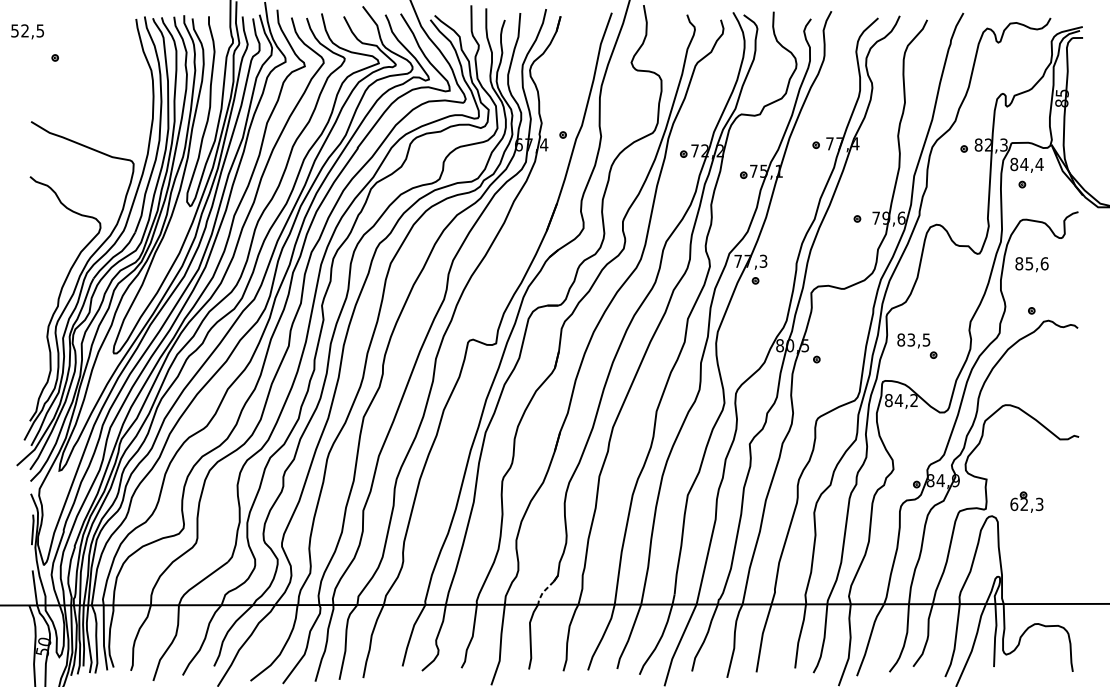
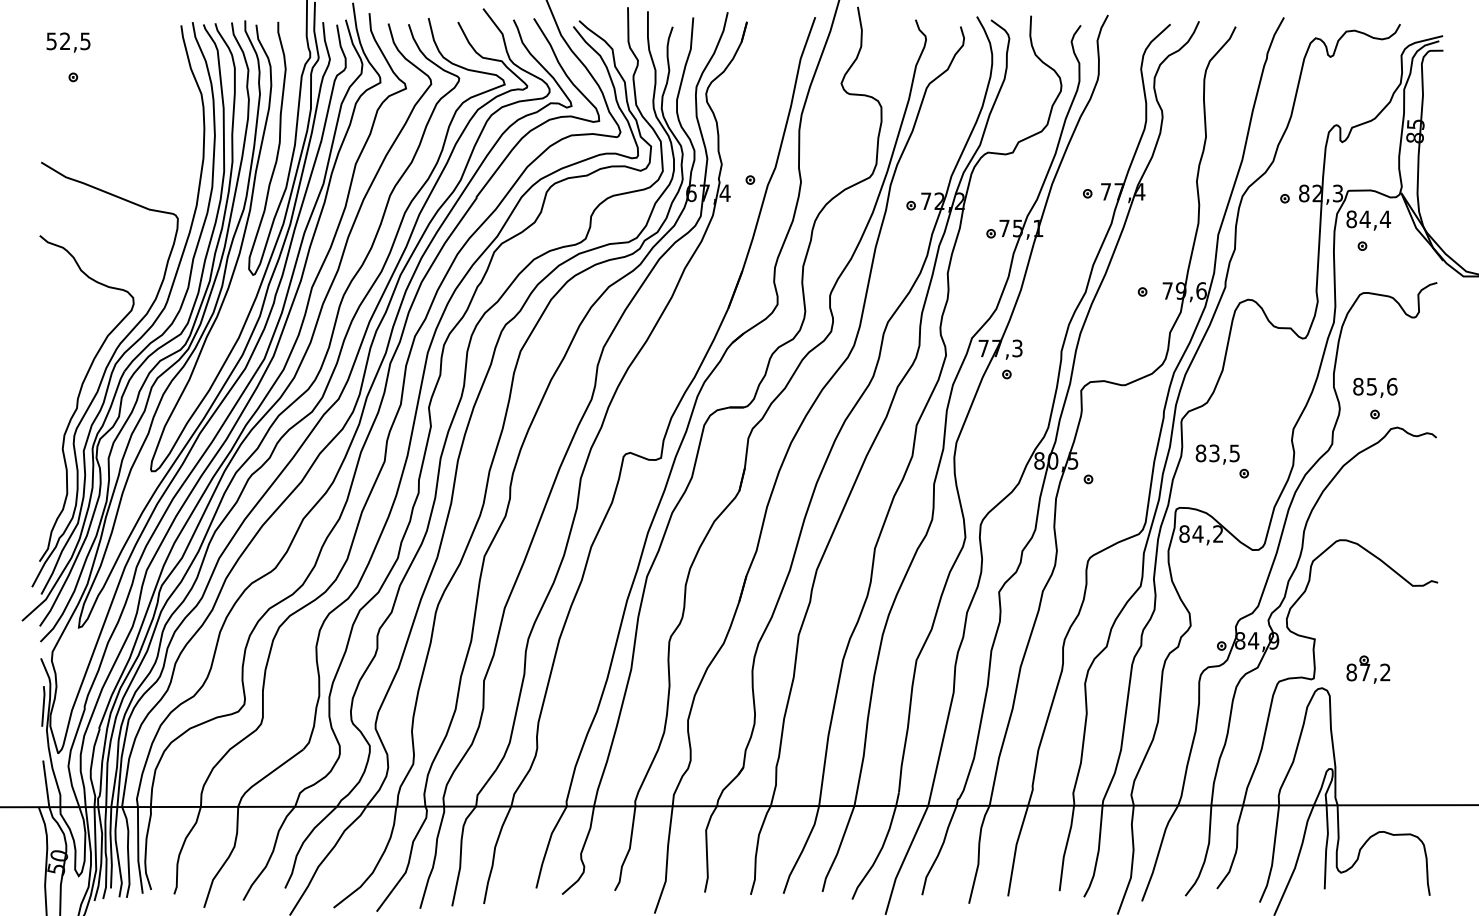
text: (27, 31) -> (68, 42), moved
text: (1032, 264) -> (1375, 387), moved
text: (1026, 504) -> (1368, 672), 62,3 -> 87,2
line: (542, 592) -> (723, 789), dashed -> solid

